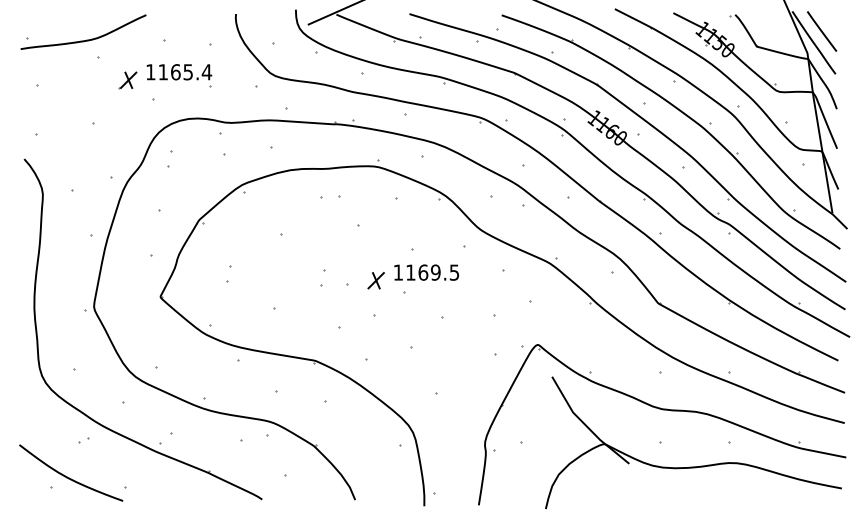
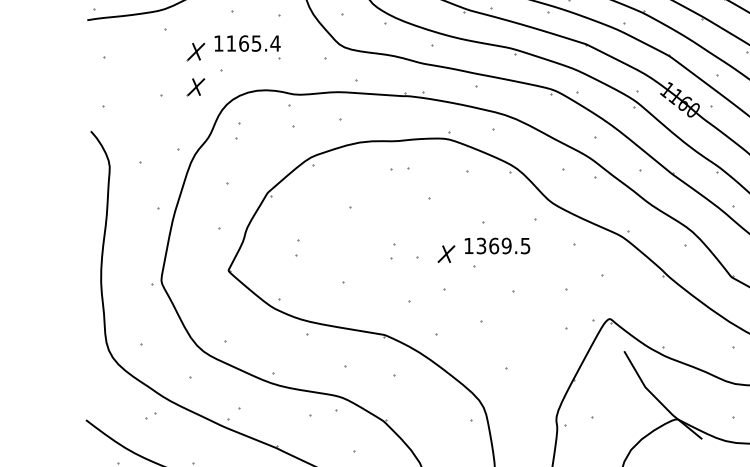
part: (127, 115) -> (195, 87), added
text: (410, 272) -> (481, 245), 1169.5 -> 1369.5

